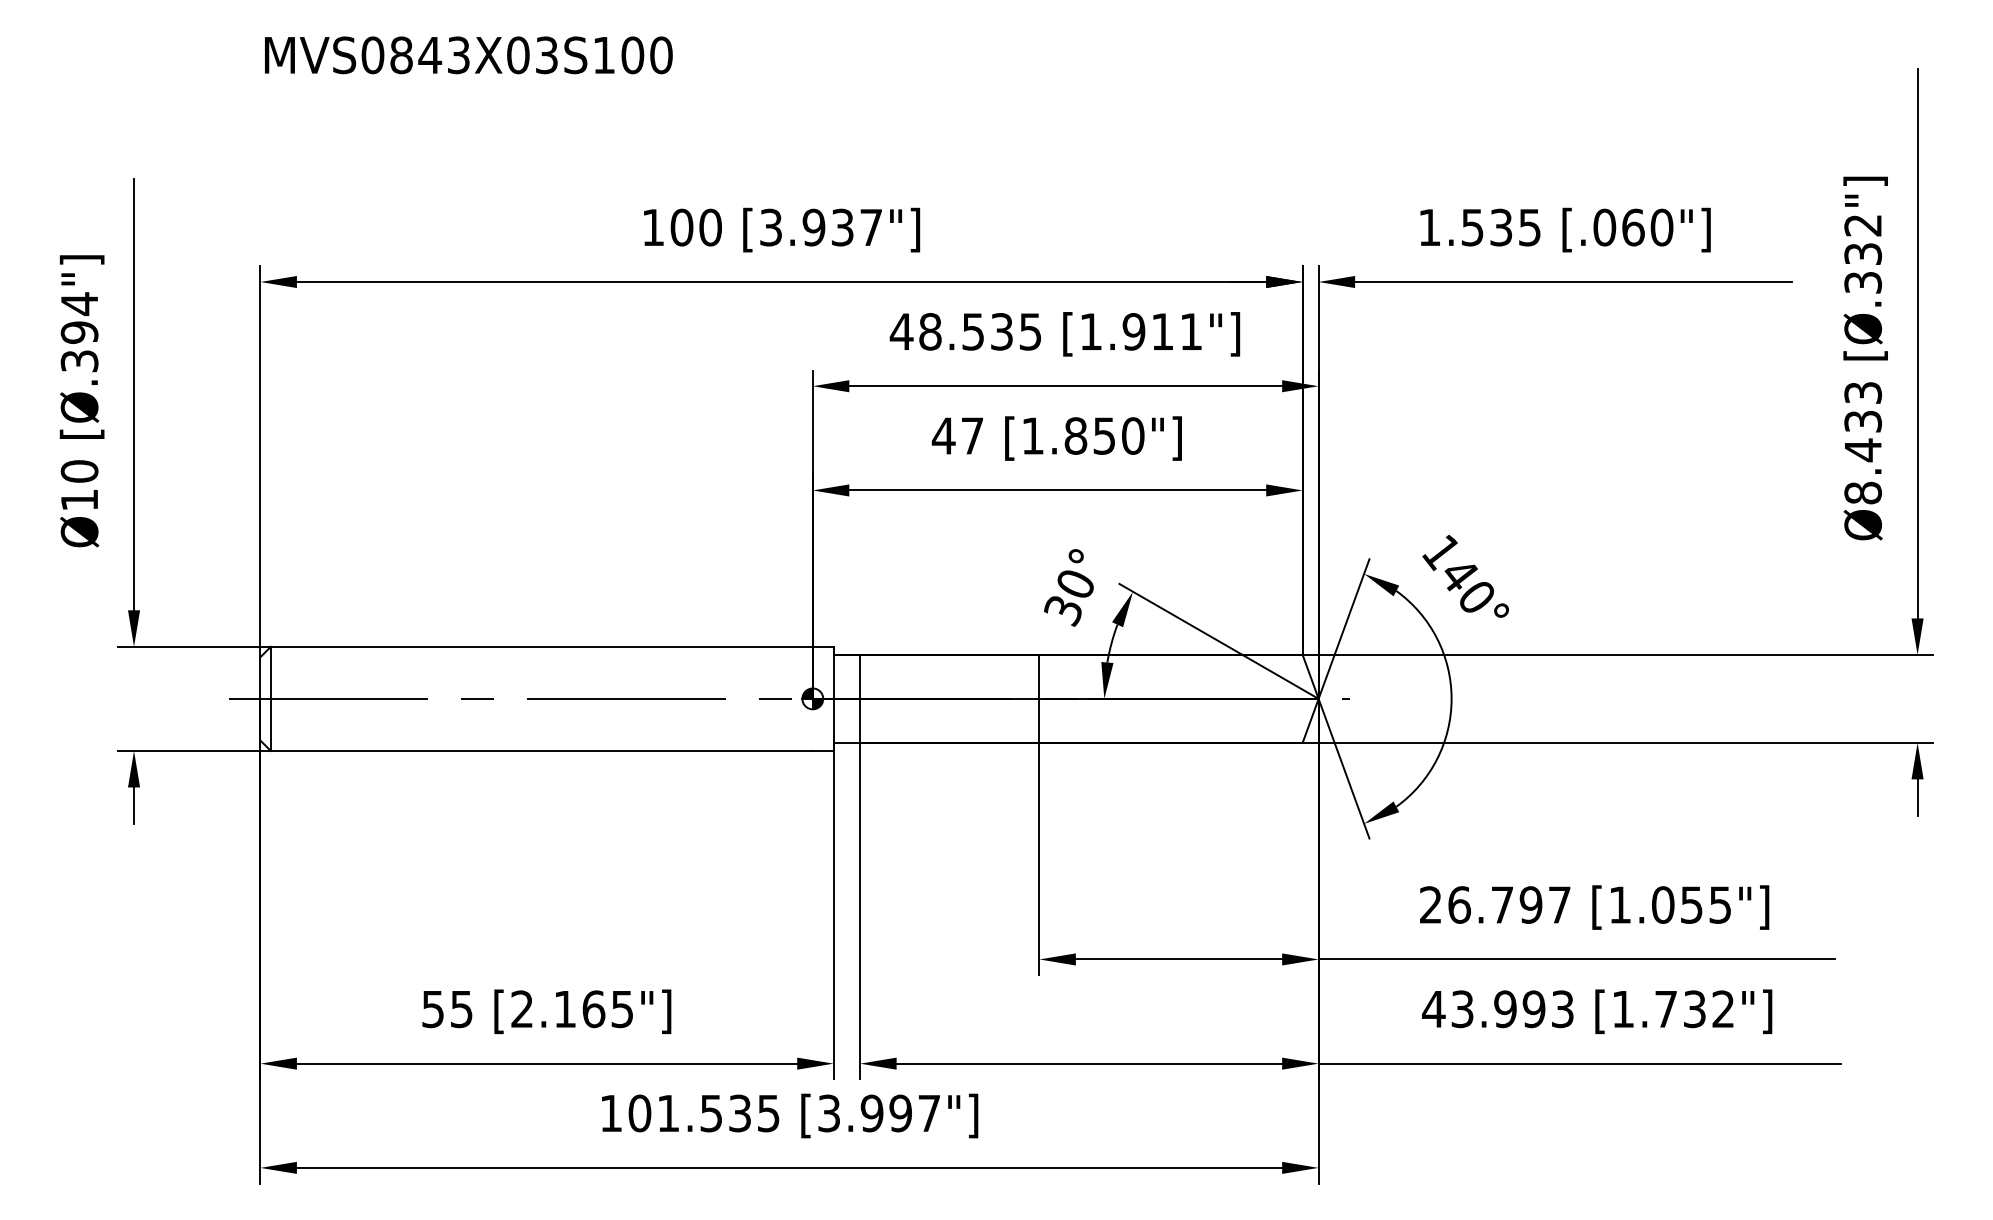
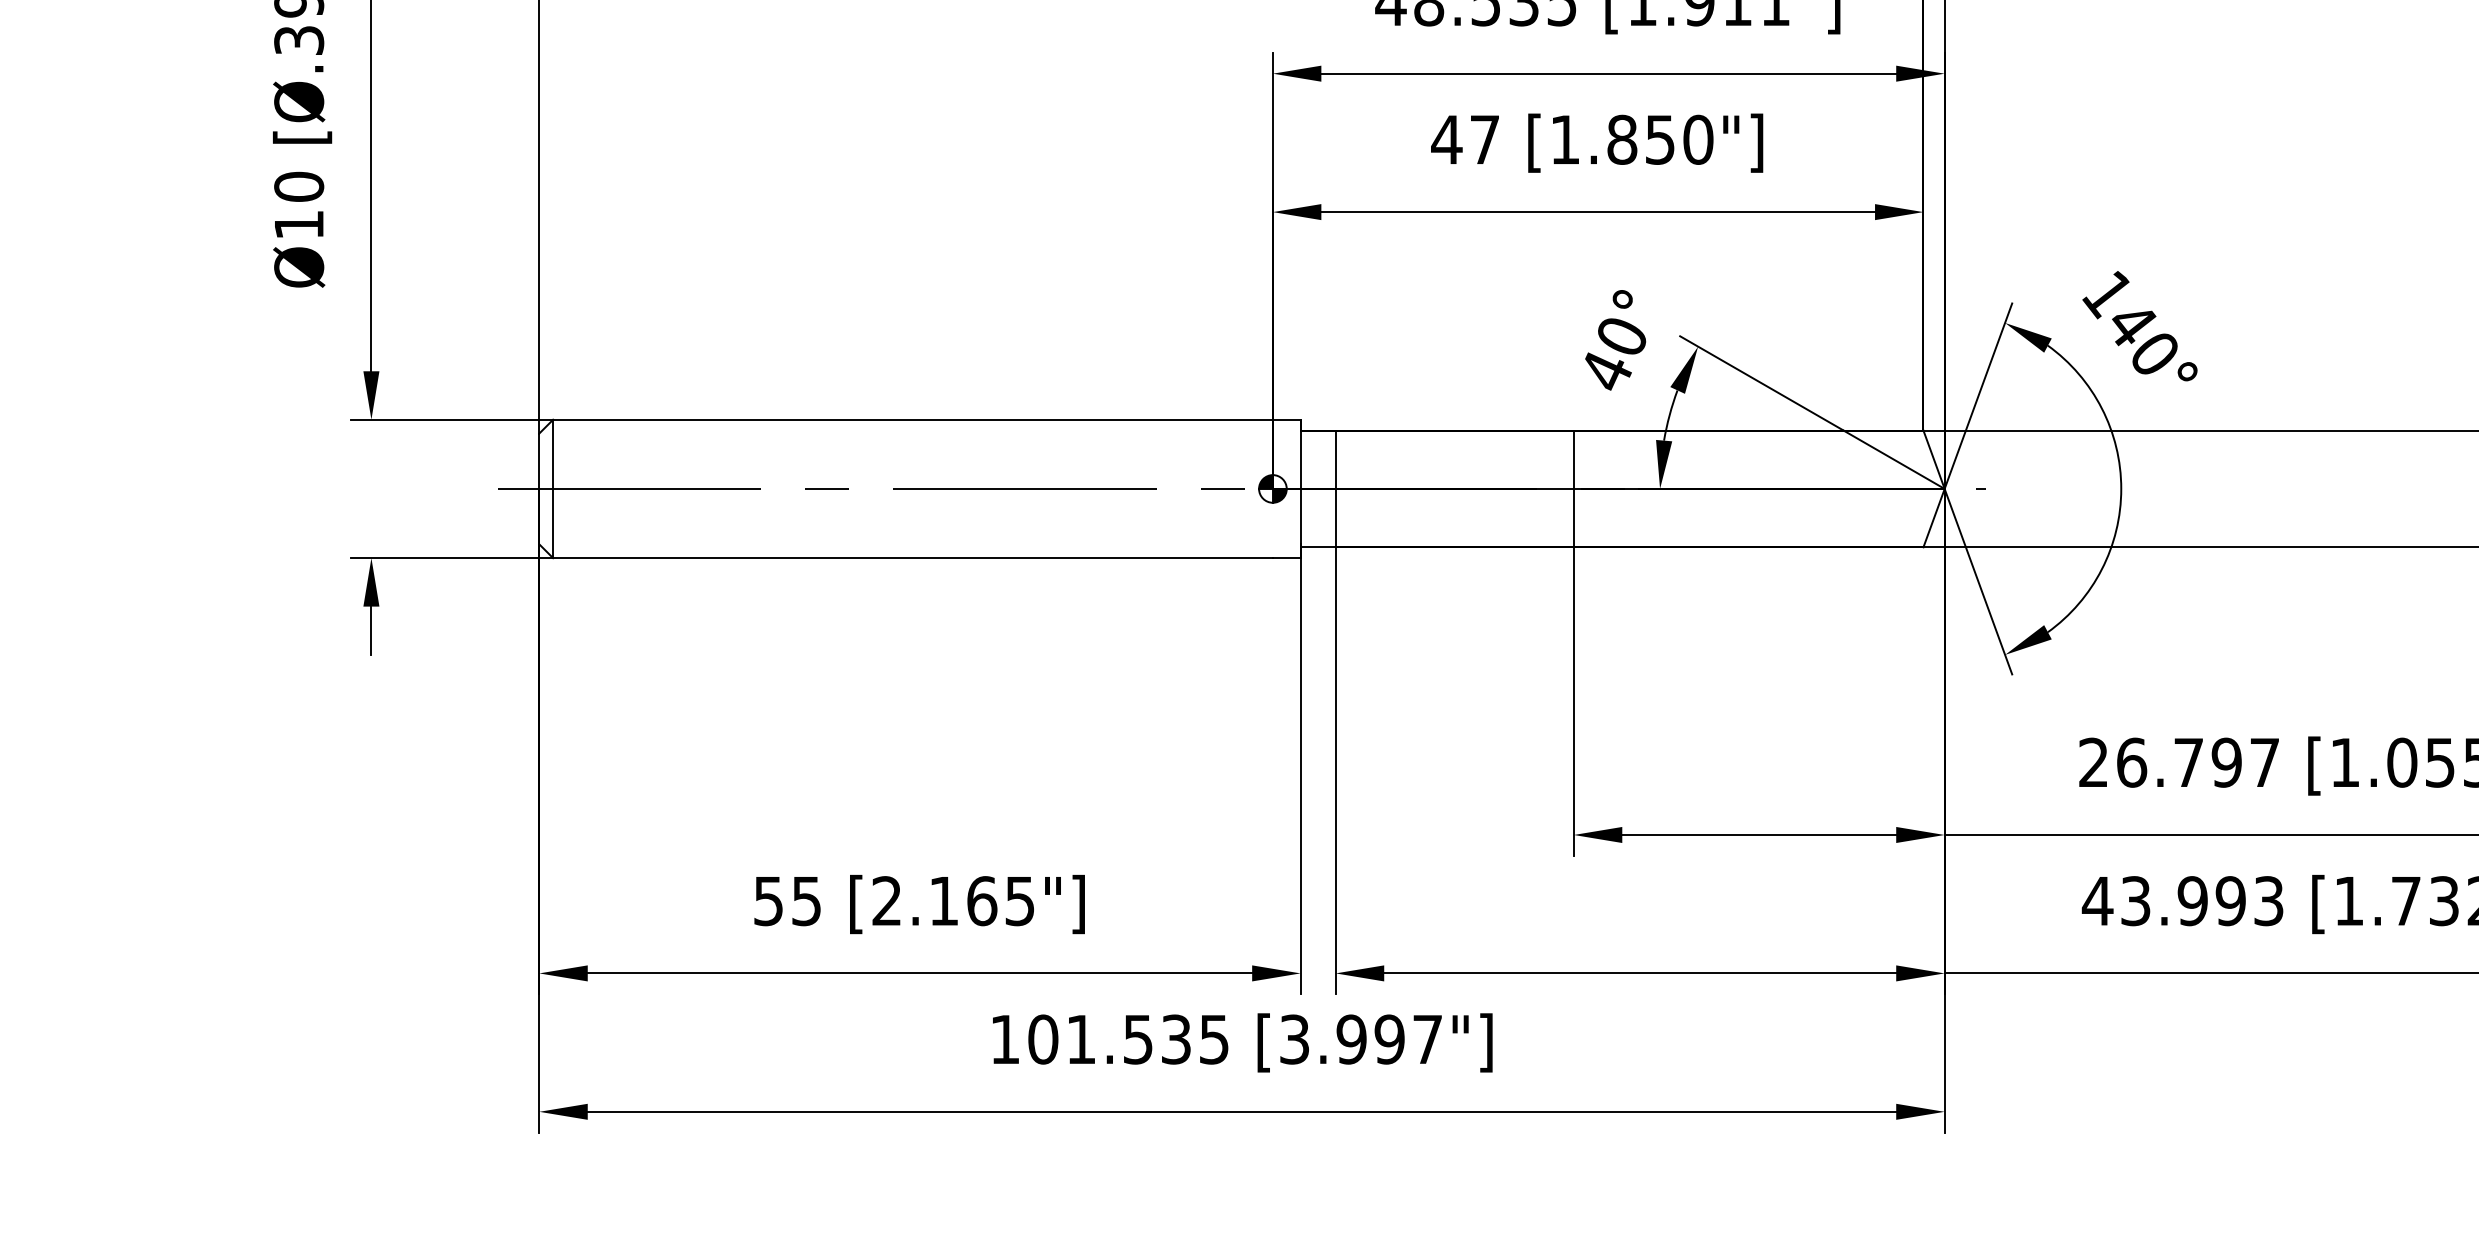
text: (1063, 611) -> (1605, 372), 30° -> 40°

